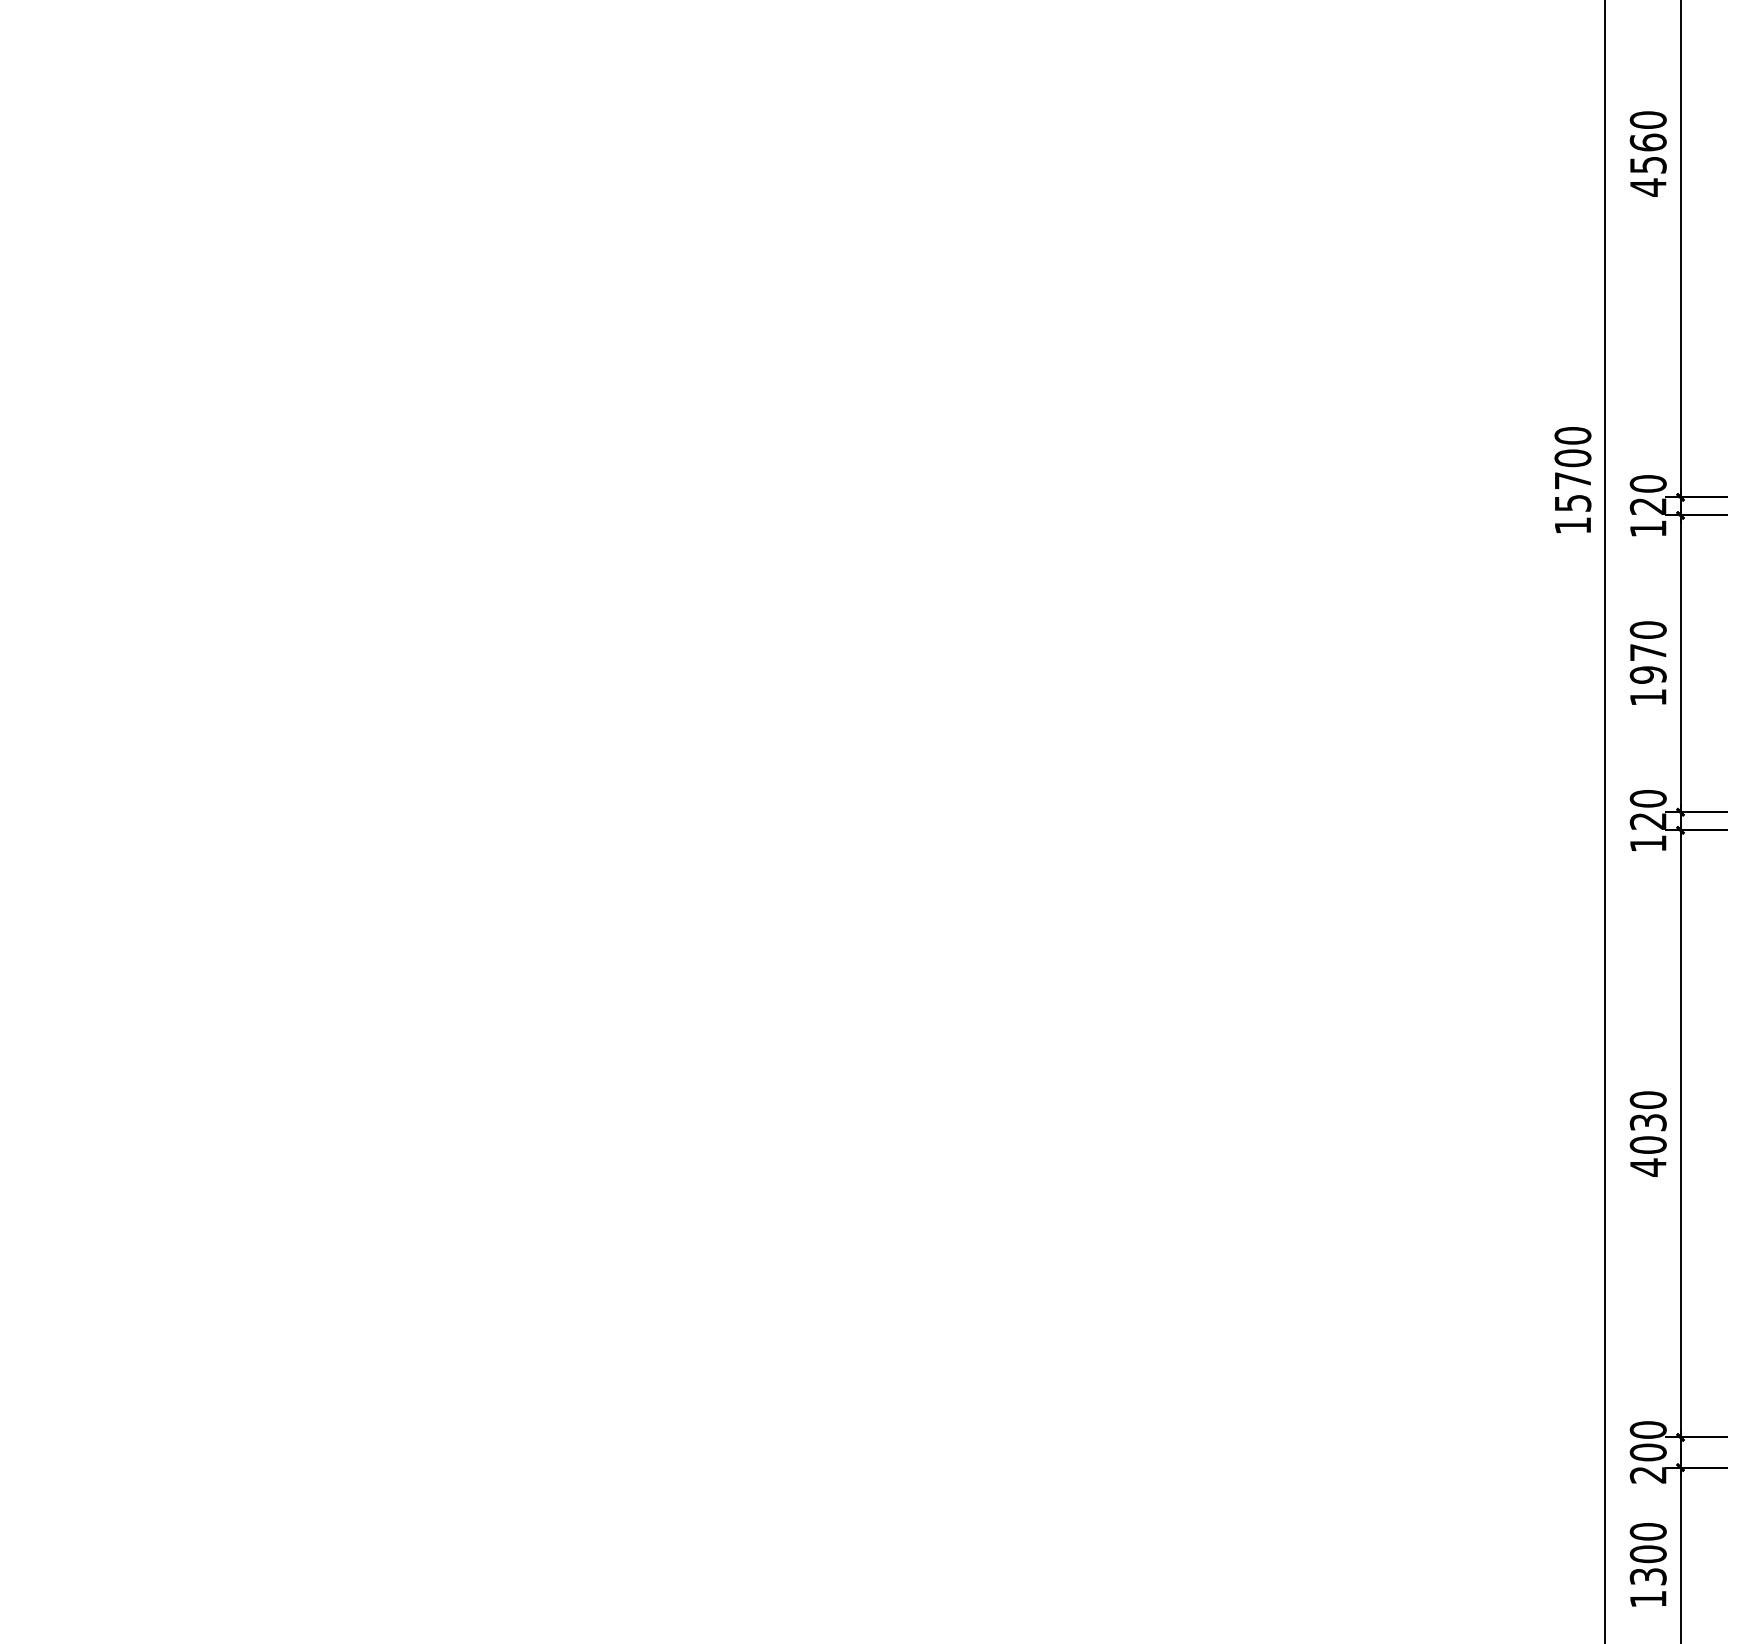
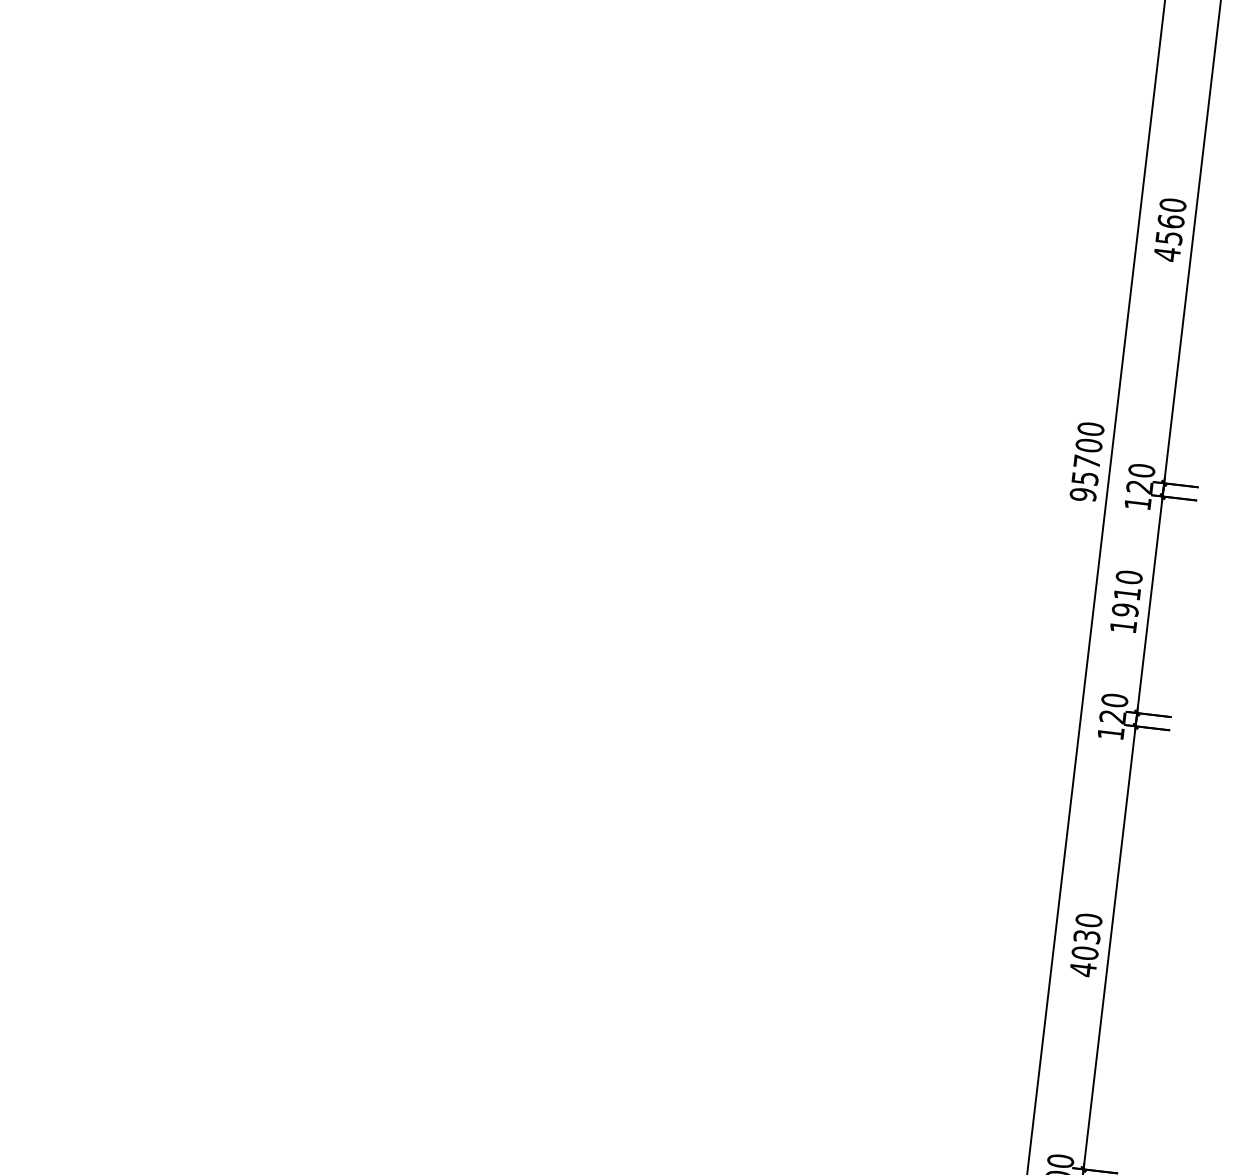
text: (1572, 525) -> (1082, 494), 15700 -> 95700
text: (1648, 652) -> (1127, 593), 1970 -> 1910

